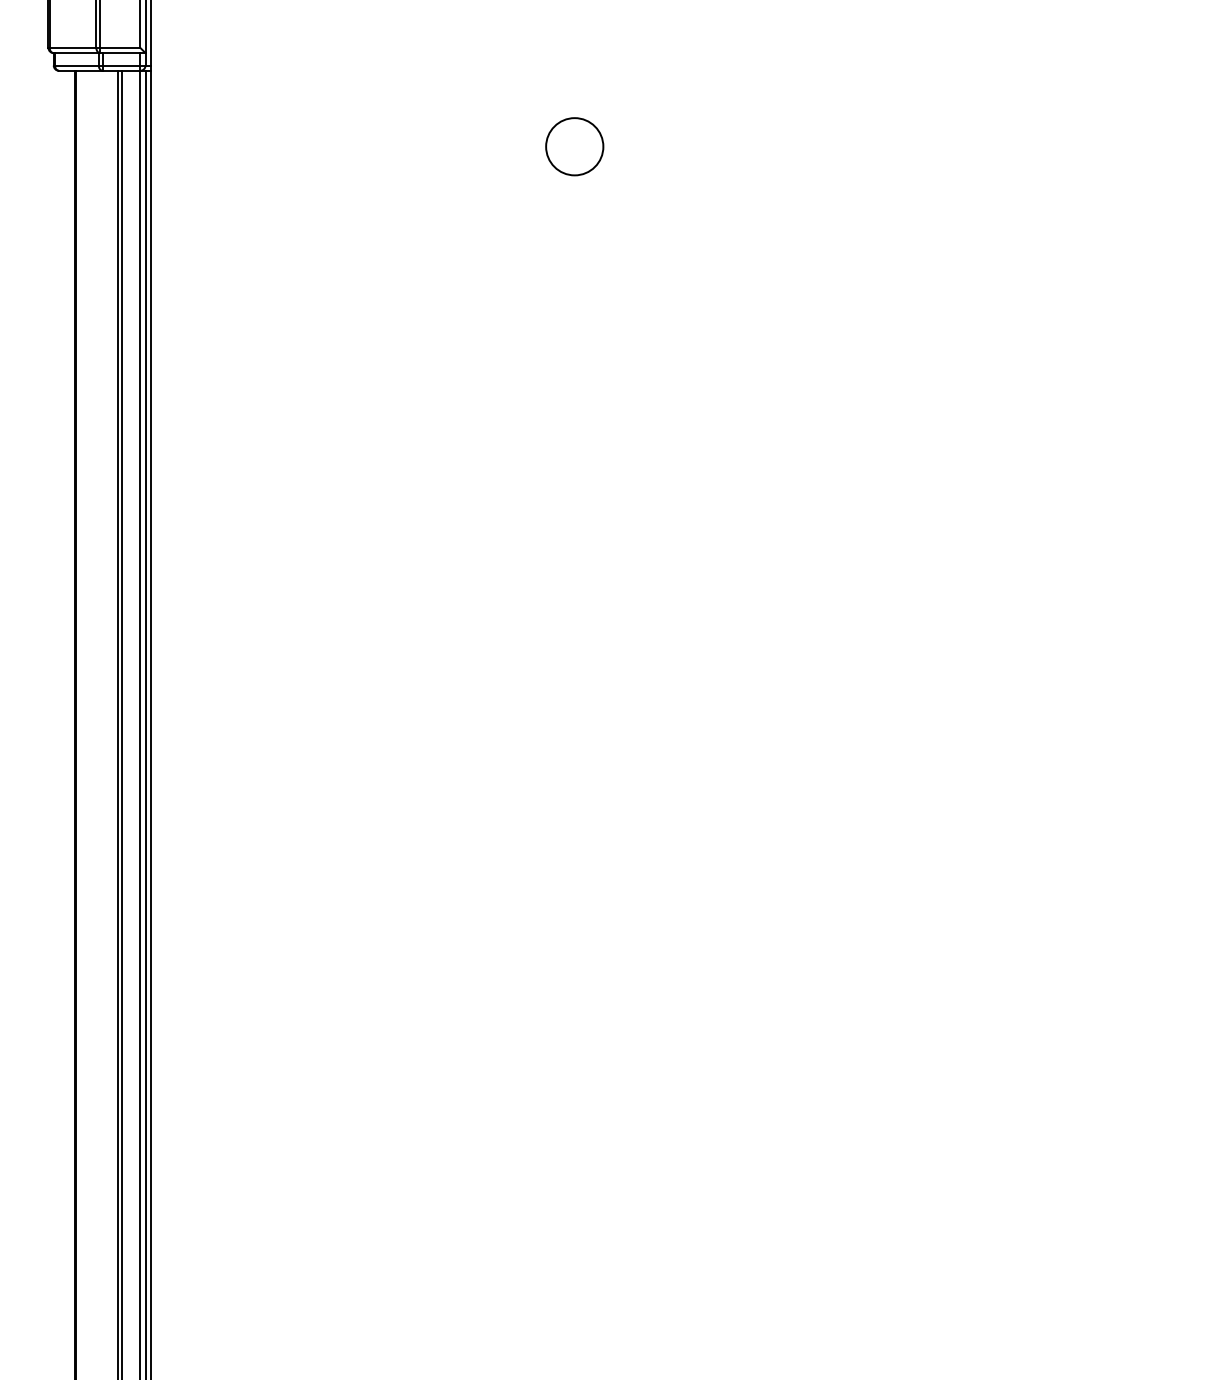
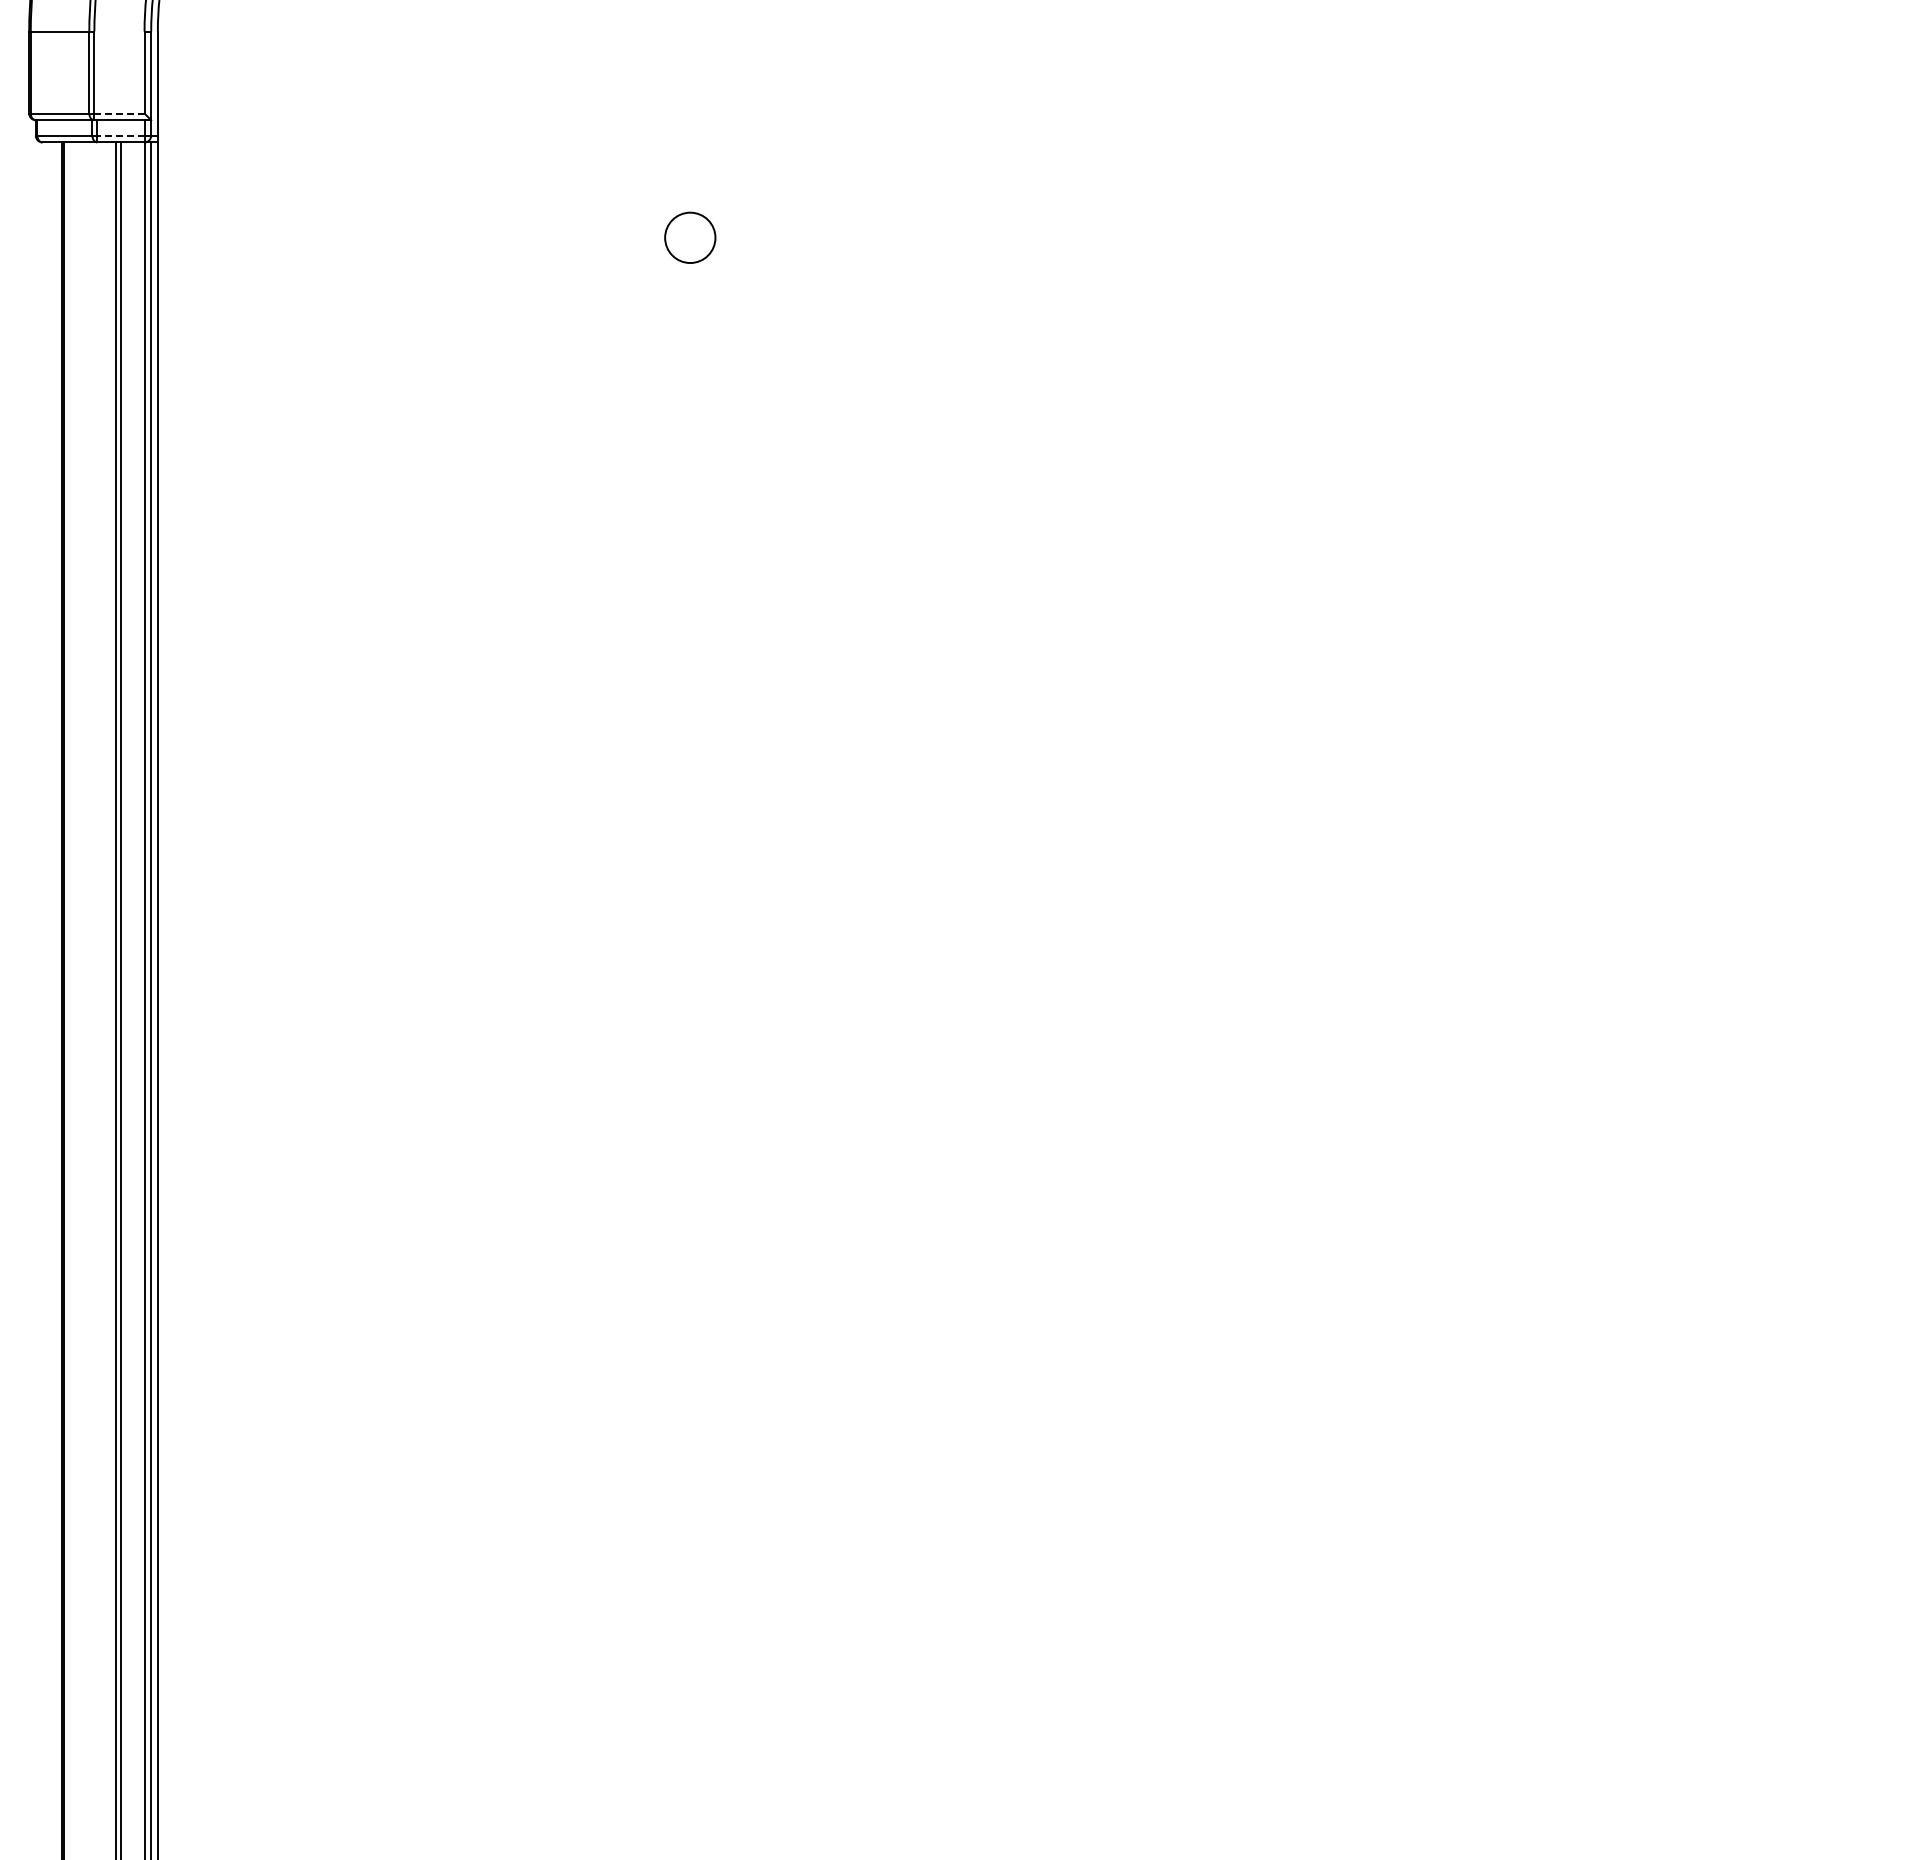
line: (119, 47) -> (118, 113), solid -> dashed
line: (121, 65) -> (121, 135), solid -> dashed
circle: (574, 146) -> (690, 237), size x0.7

